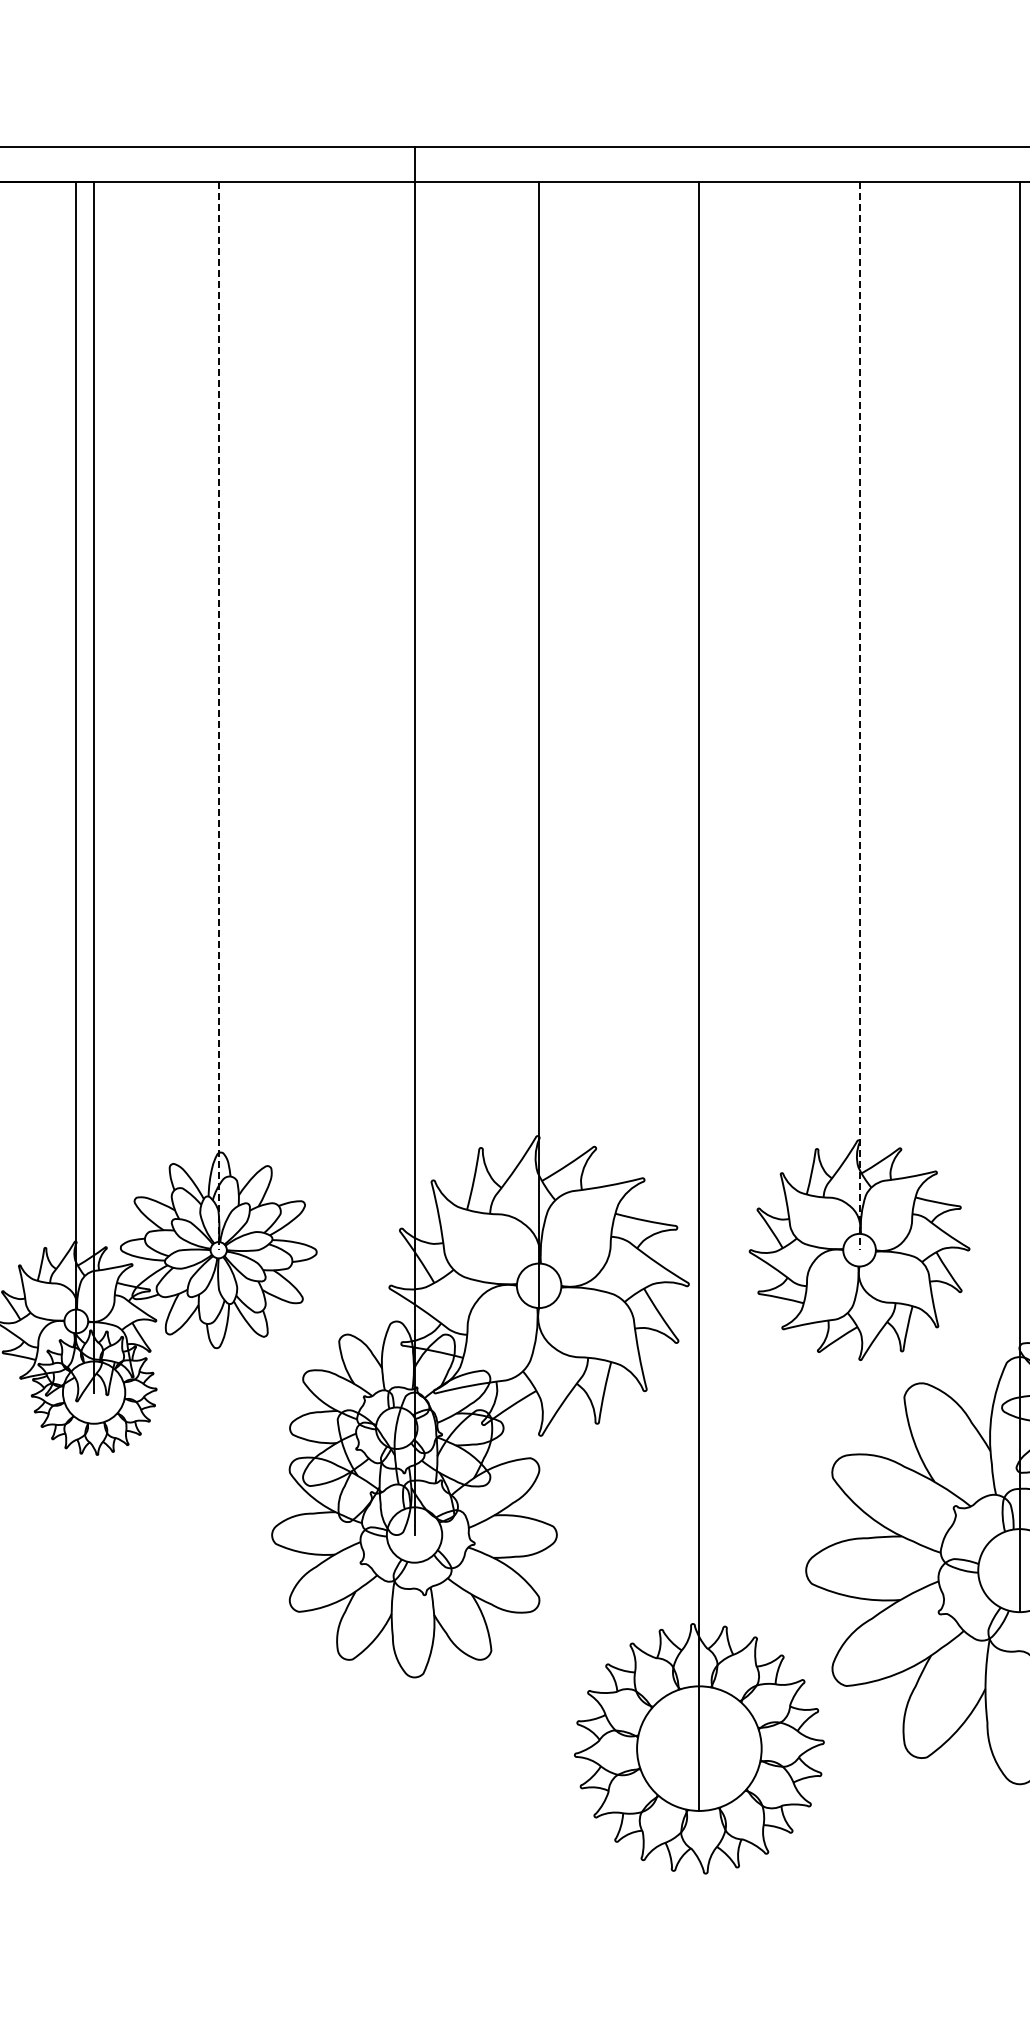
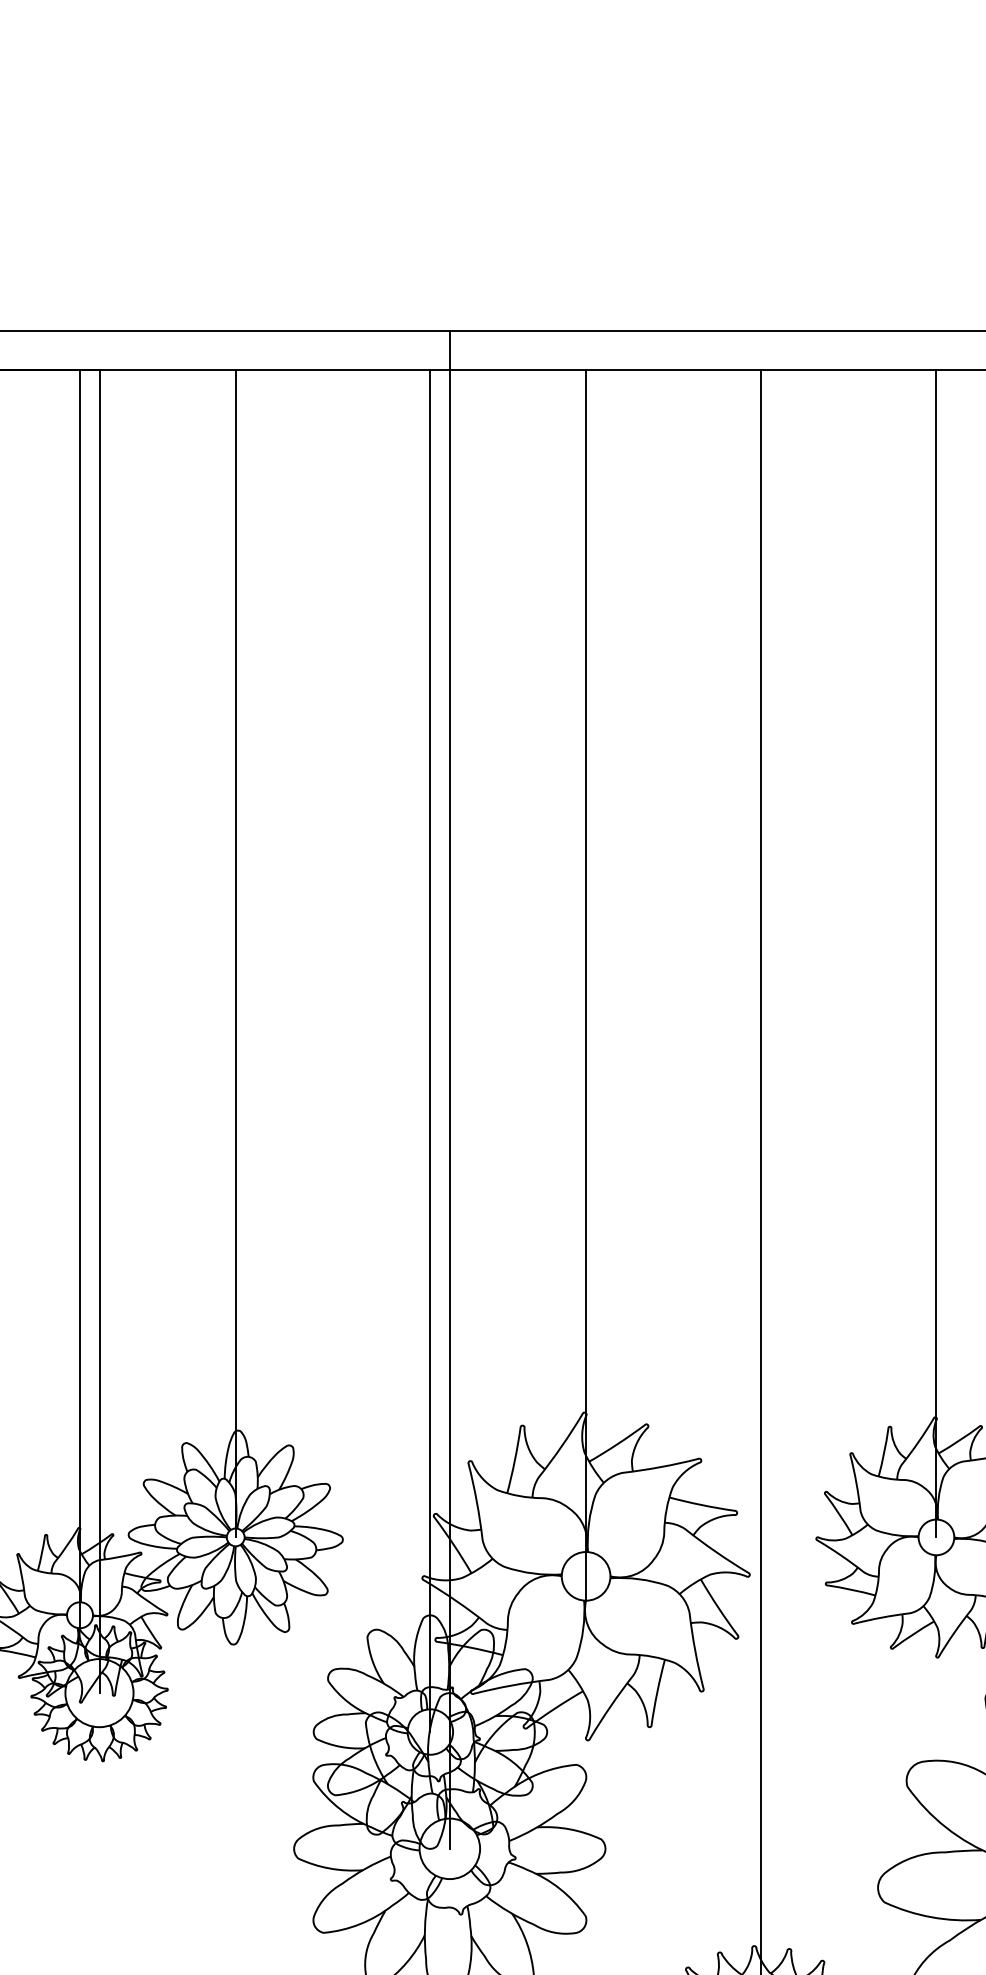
line: (218, 716) -> (235, 953), dashed -> solid
line: (859, 716) -> (936, 953), dashed -> solid
line: (396, 805) -> (430, 1051), added

